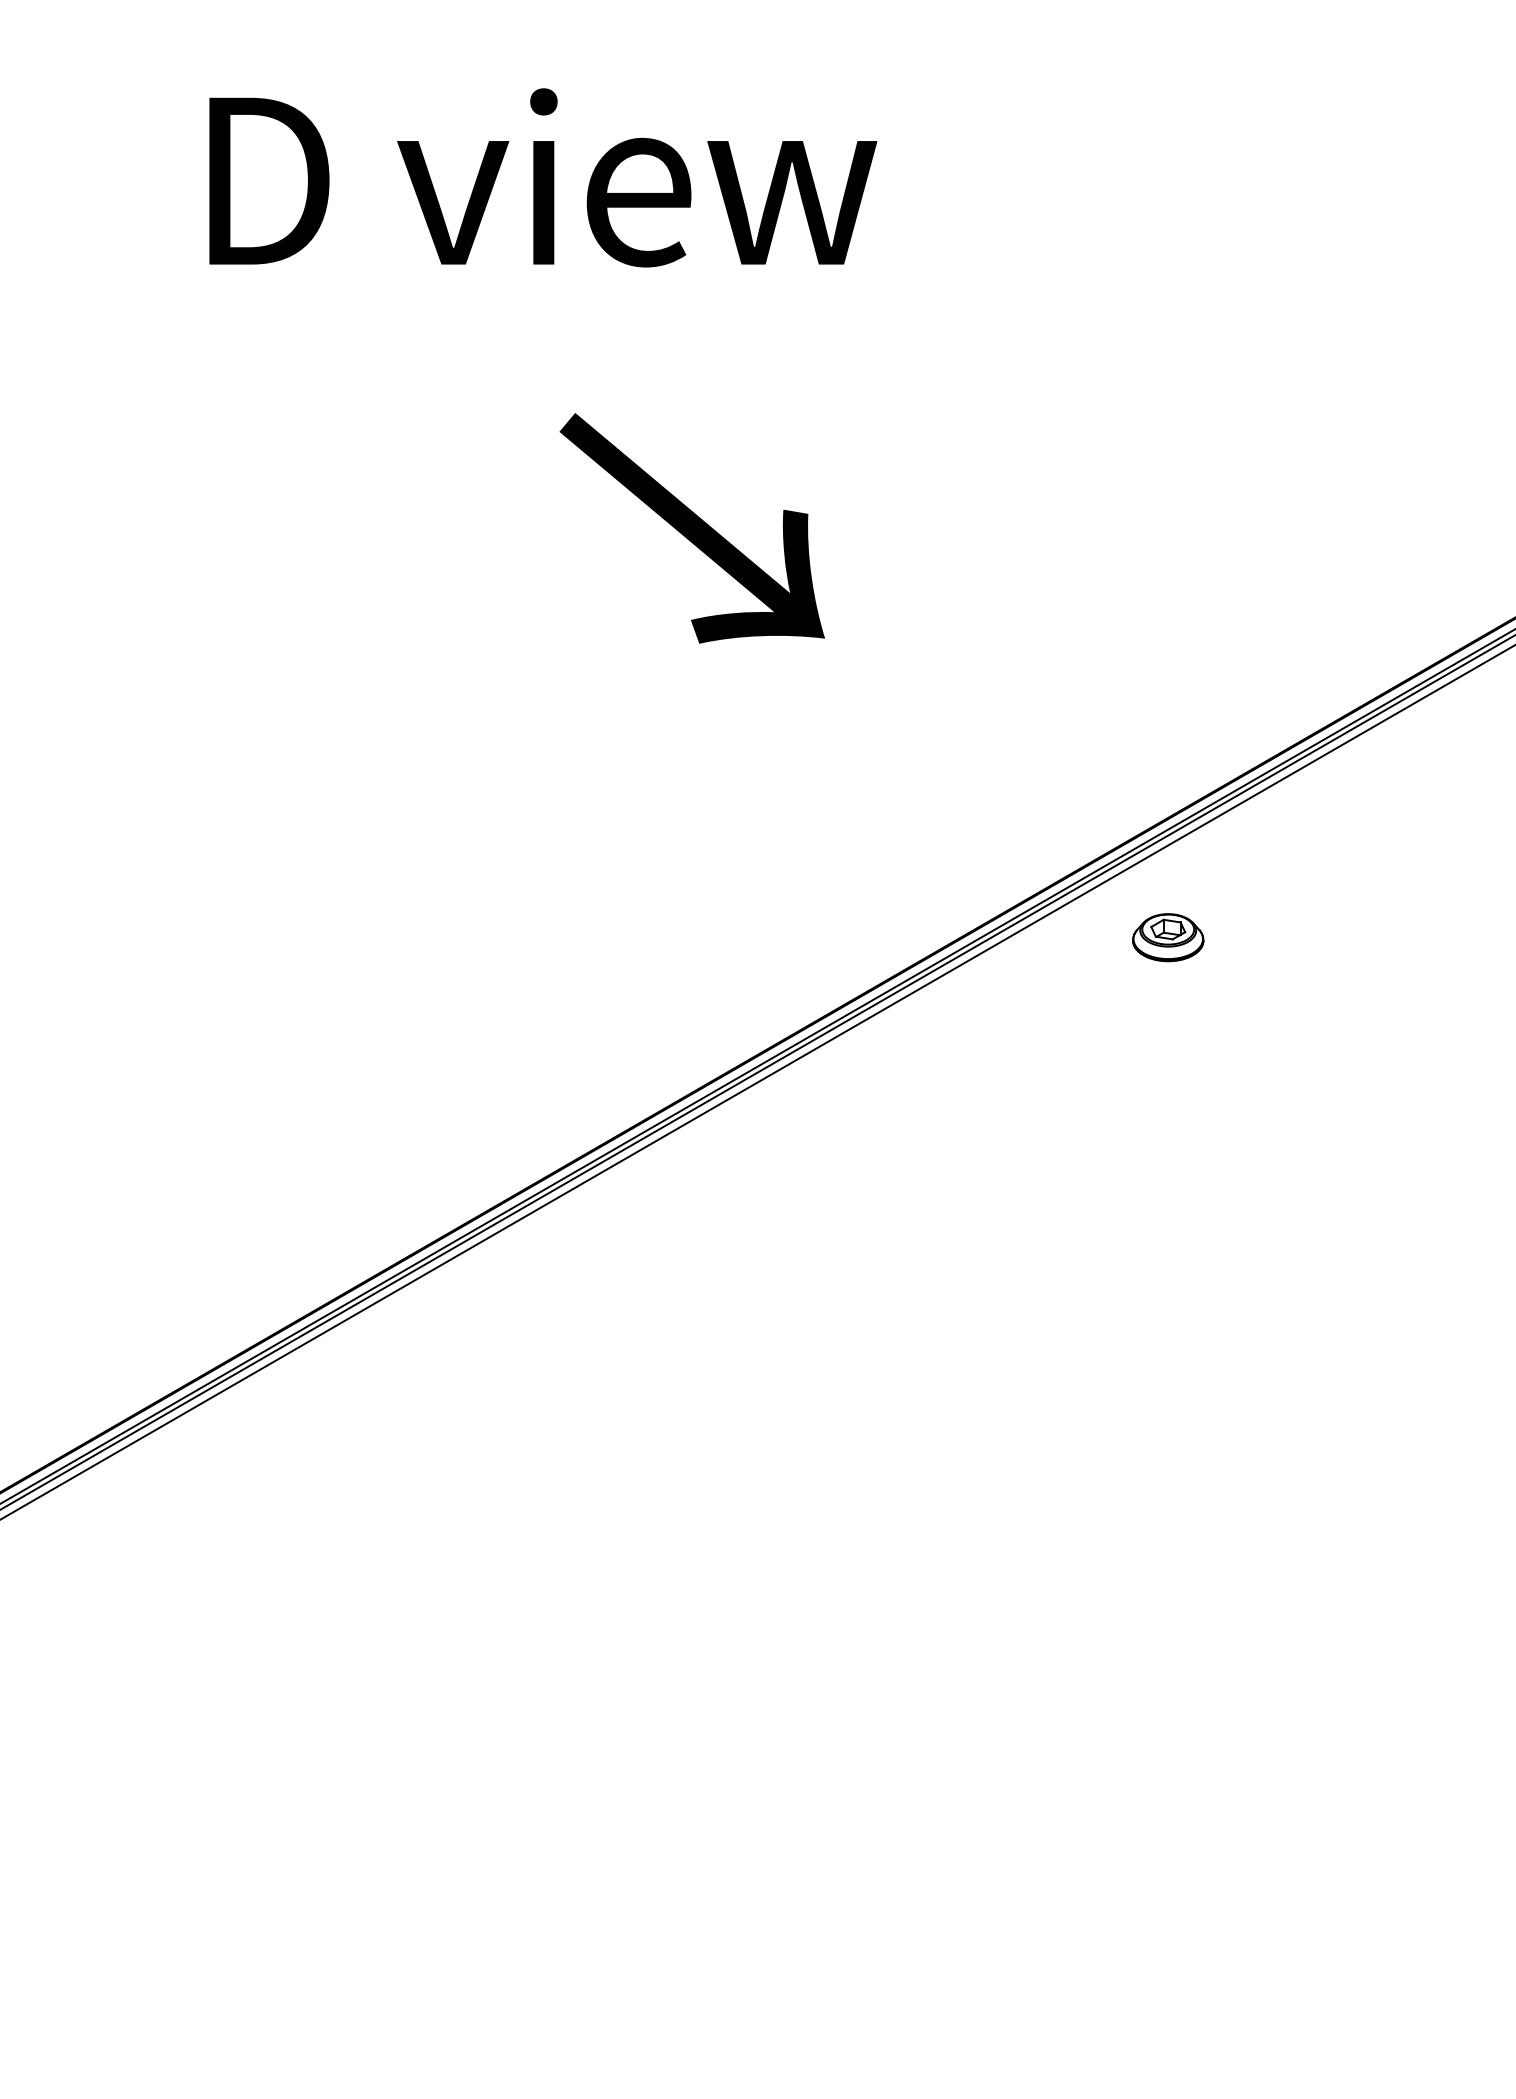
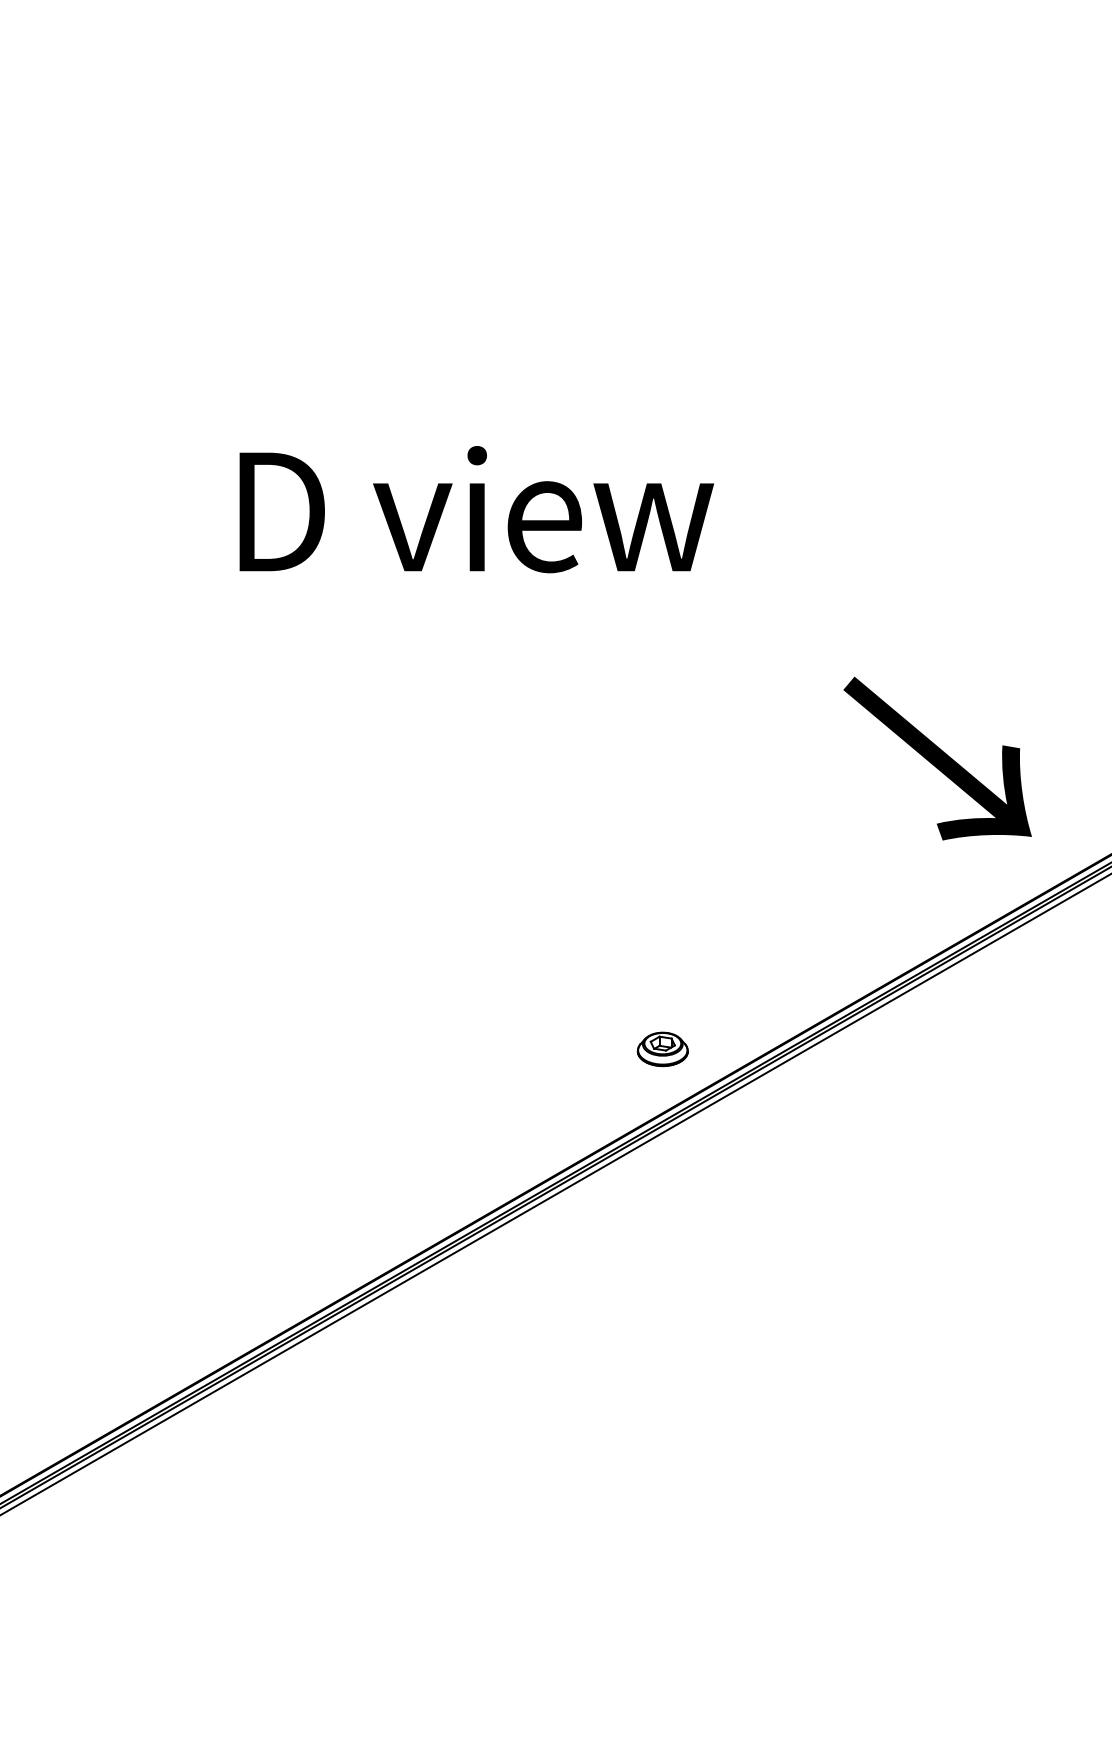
text: (692, 528) -> (937, 758), moved
part: (1167, 937) -> (662, 1049), moved

